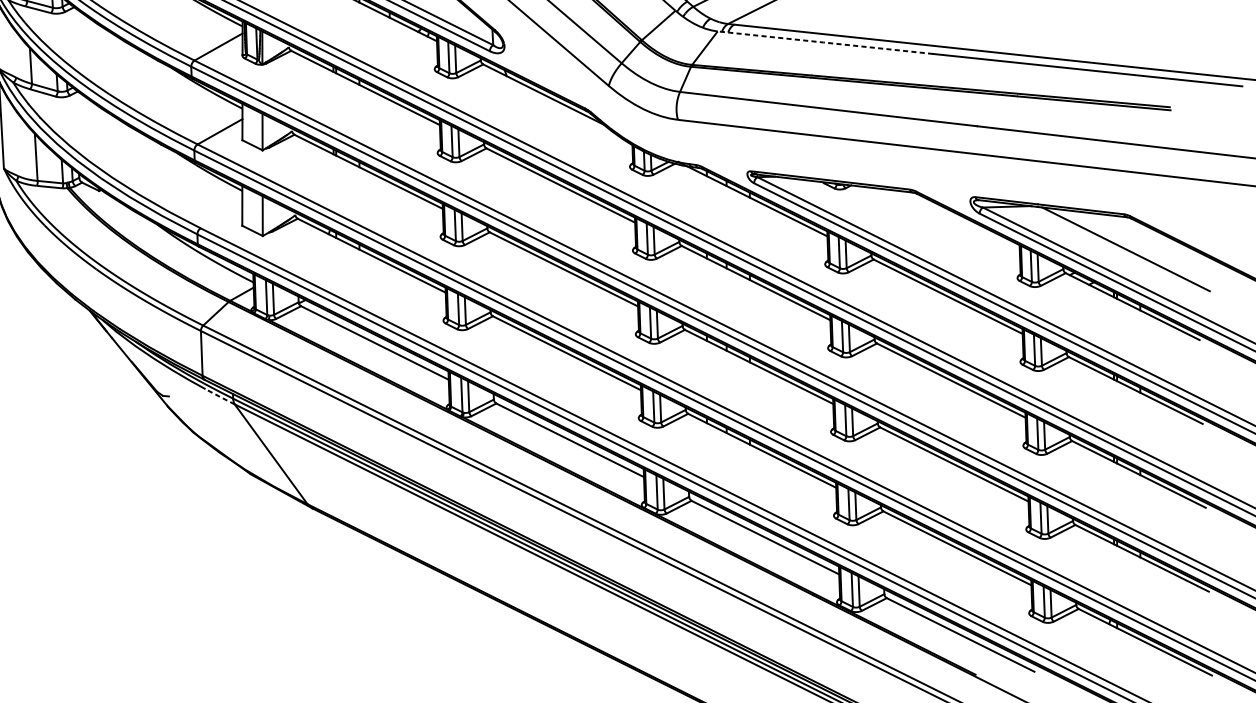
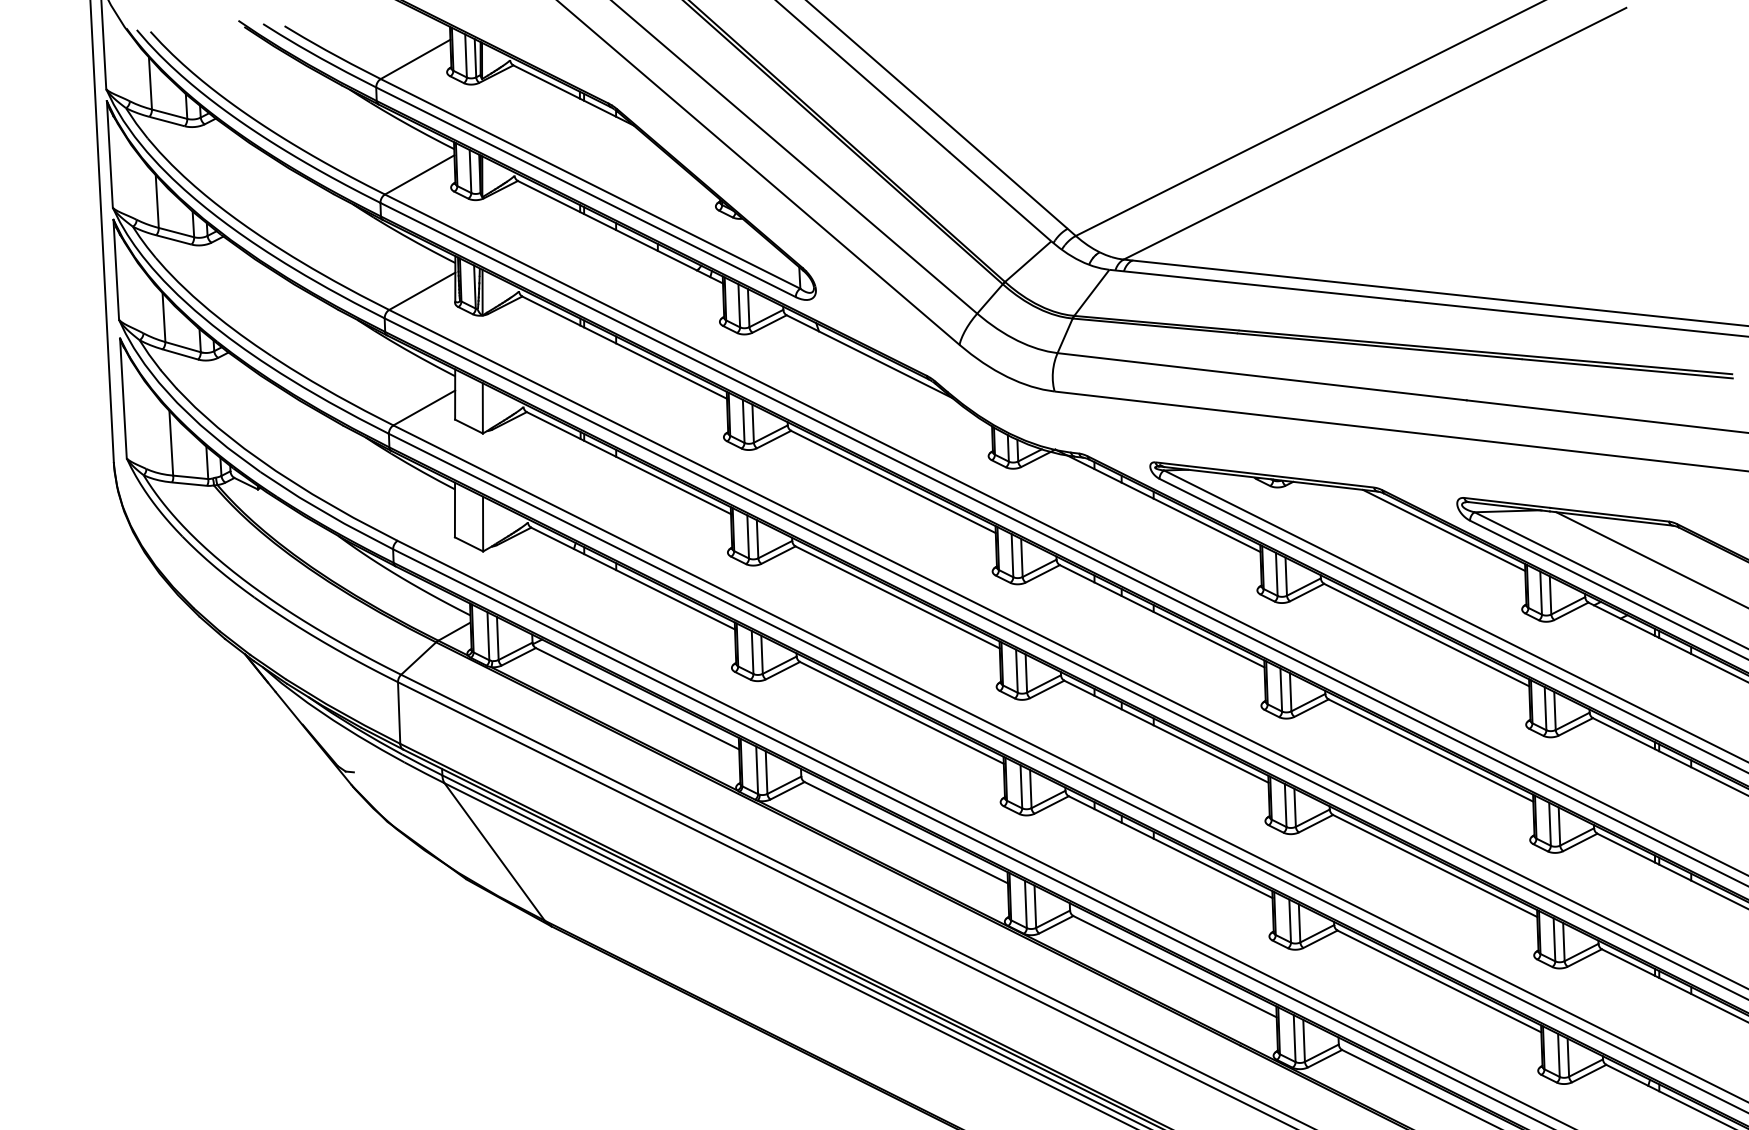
line: (825, 42) -> (1257, 285), dashed -> solid
line: (960, 220) -> (1443, 530), added
line: (220, 396) -> (424, 772), dashed -> solid

